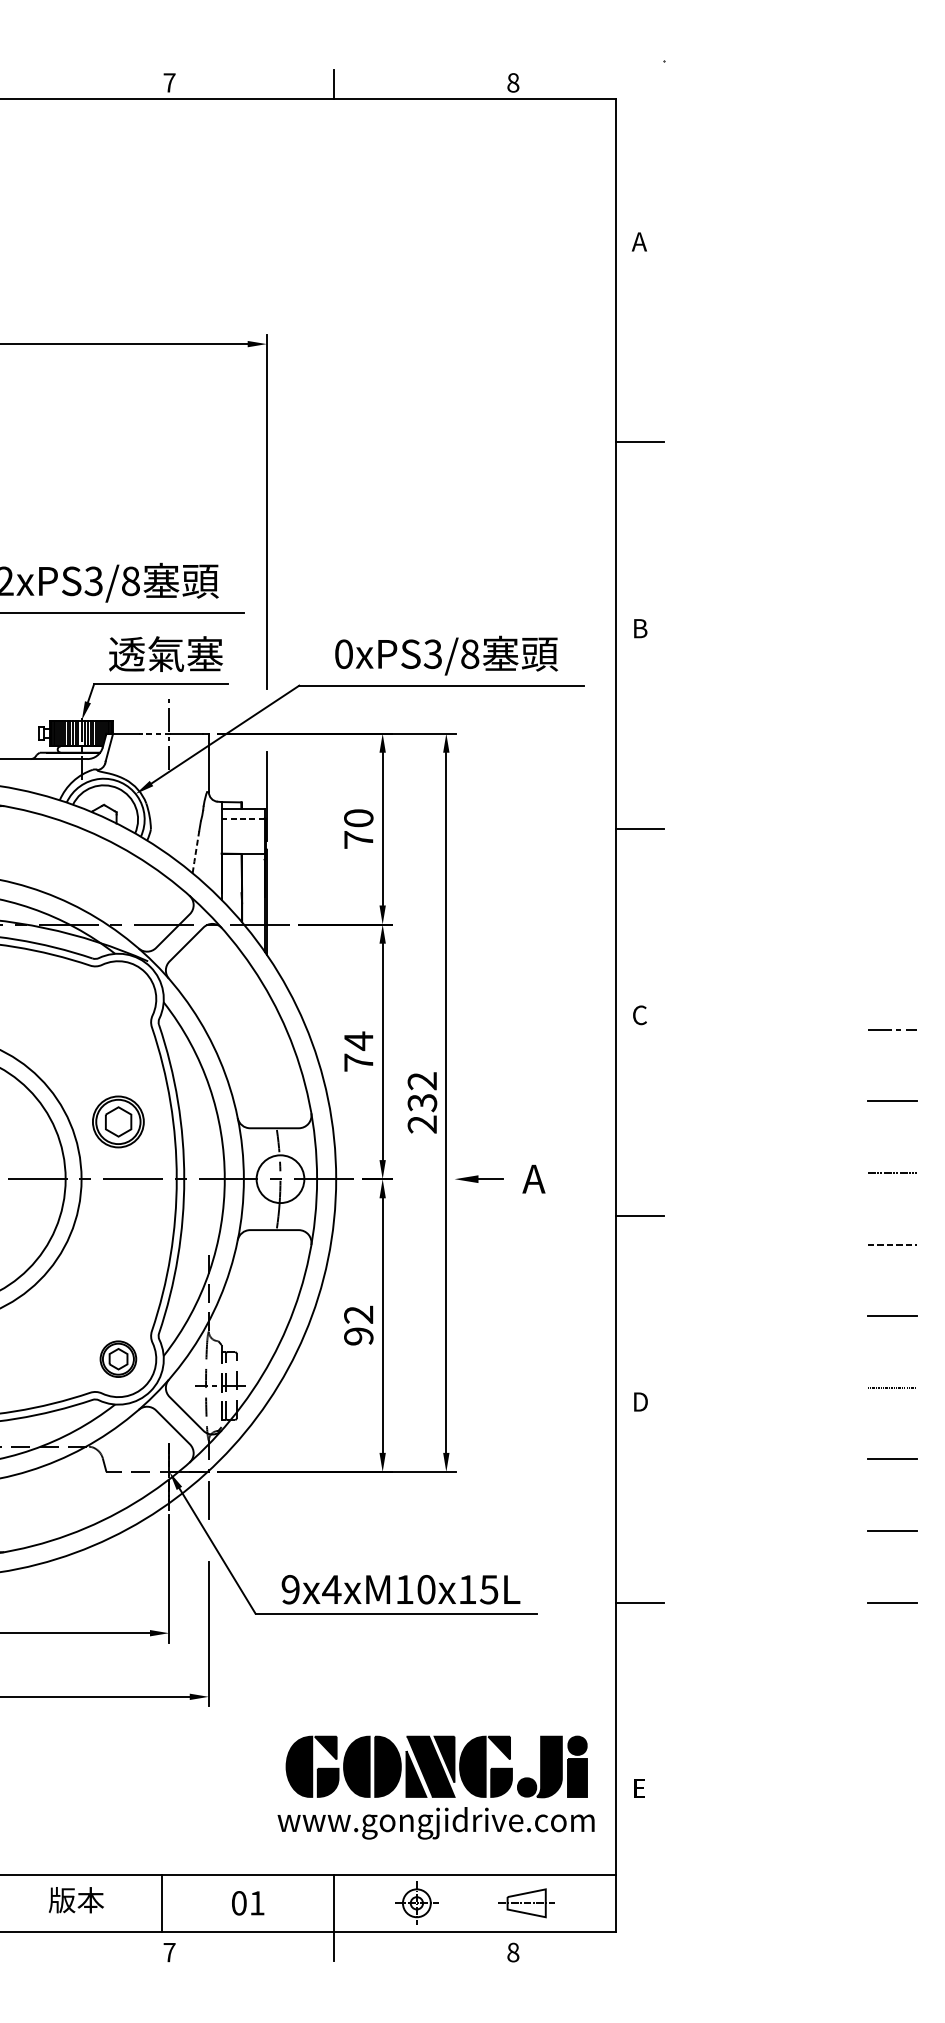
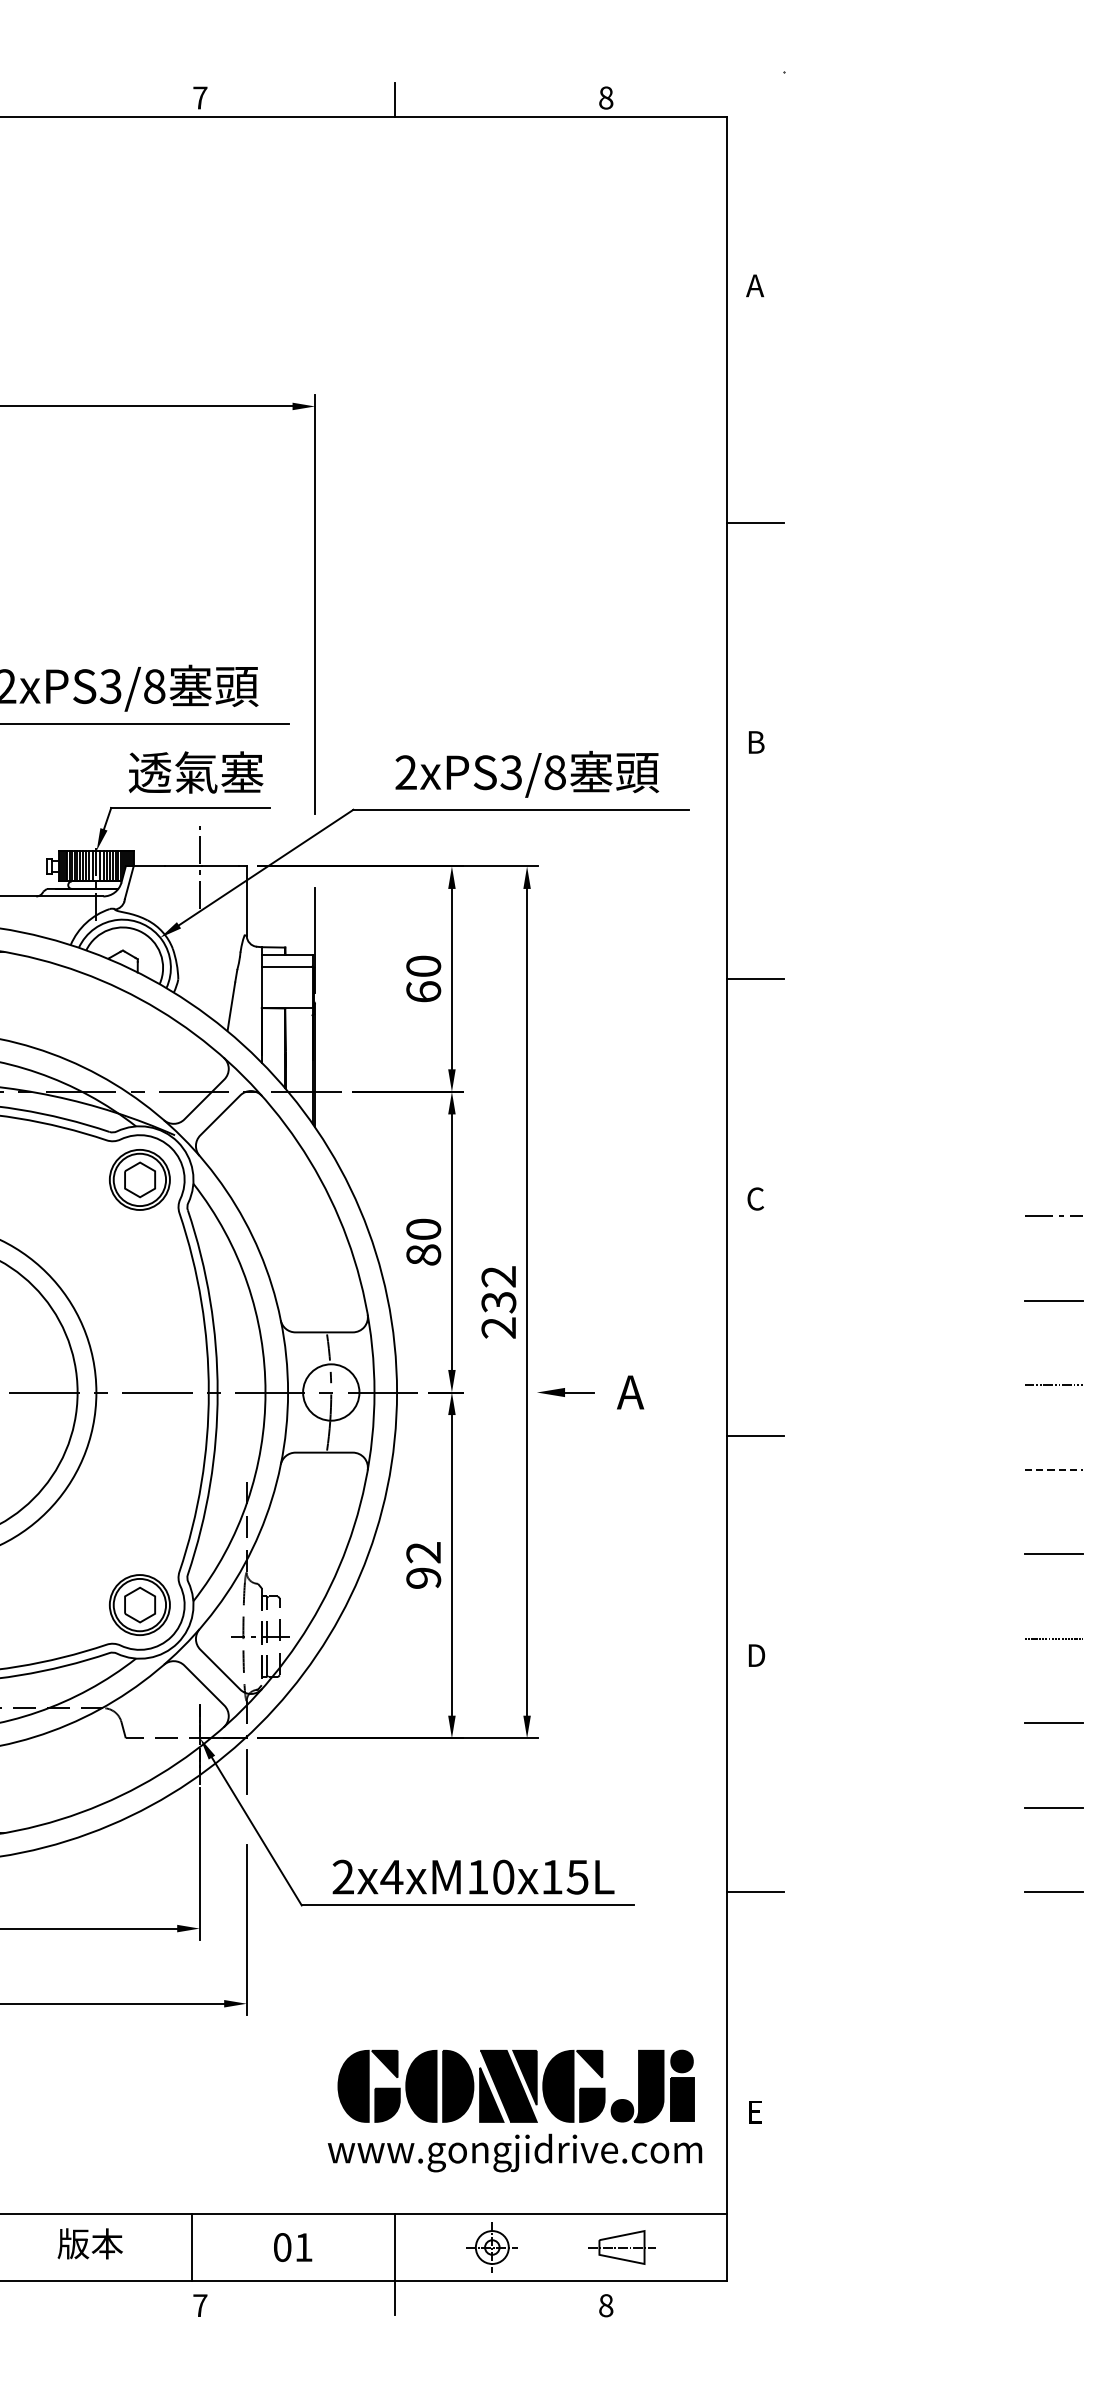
text: (343, 654) -> (405, 772), 0xPS3/8 -> 2xPS3/8
line: (154, 733) -> (182, 866), dashed -> solid
line: (242, 819) -> (286, 967), dashed -> solid
text: (358, 839) -> (423, 991), 70 -> 60
line: (195, 853) -> (231, 1007), dashed -> solid
text: (358, 1051) -> (423, 1241), 74 -> 80
part: (118, 1121) -> (139, 1179), moved
part: (118, 1358) -> (139, 1604), size x1.43
text: (289, 1589) -> (342, 1877), 9x4xM10x15L -> 2x4xM10x15L

